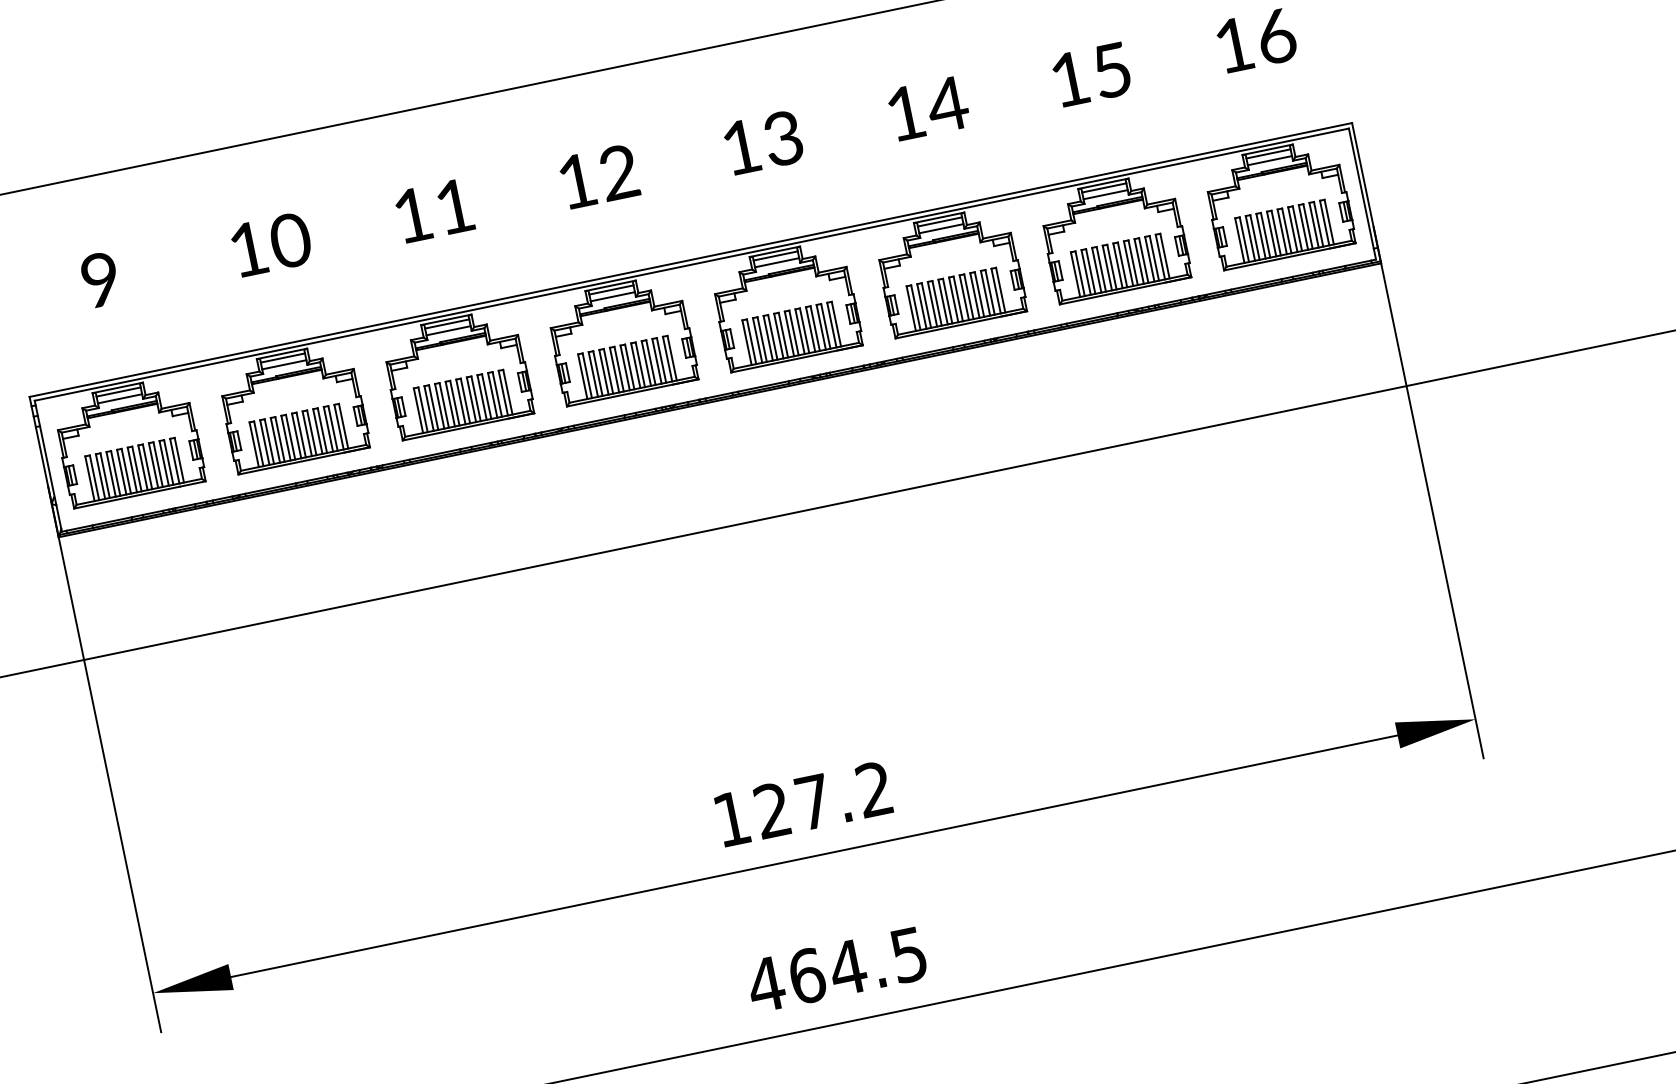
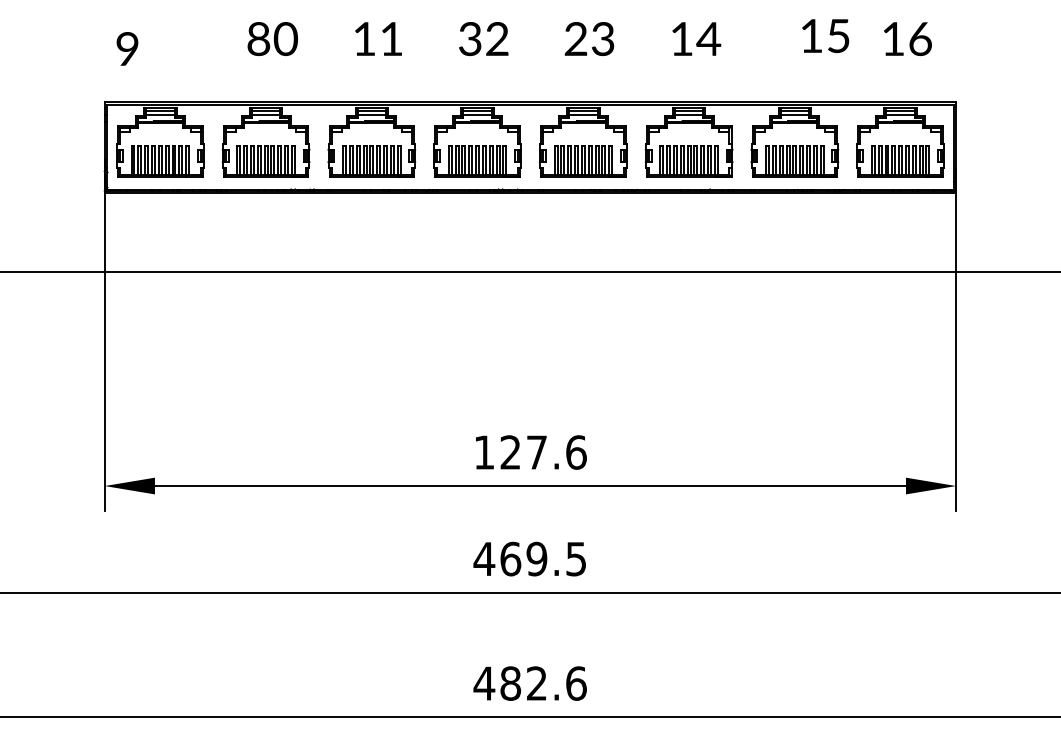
text: (1091, 75) -> (825, 36), moved
text: (740, 146) -> (575, 38), 13 -> 23
text: (577, 181) -> (470, 39), 12 -> 32
text: (248, 250) -> (258, 39), 10 -> 80
text: (100, 279) -> (127, 48), moved
text: (875, 789) -> (576, 452), 127.2 -> 127.6
text: (846, 966) -> (536, 558), 464.5 -> 469.5

